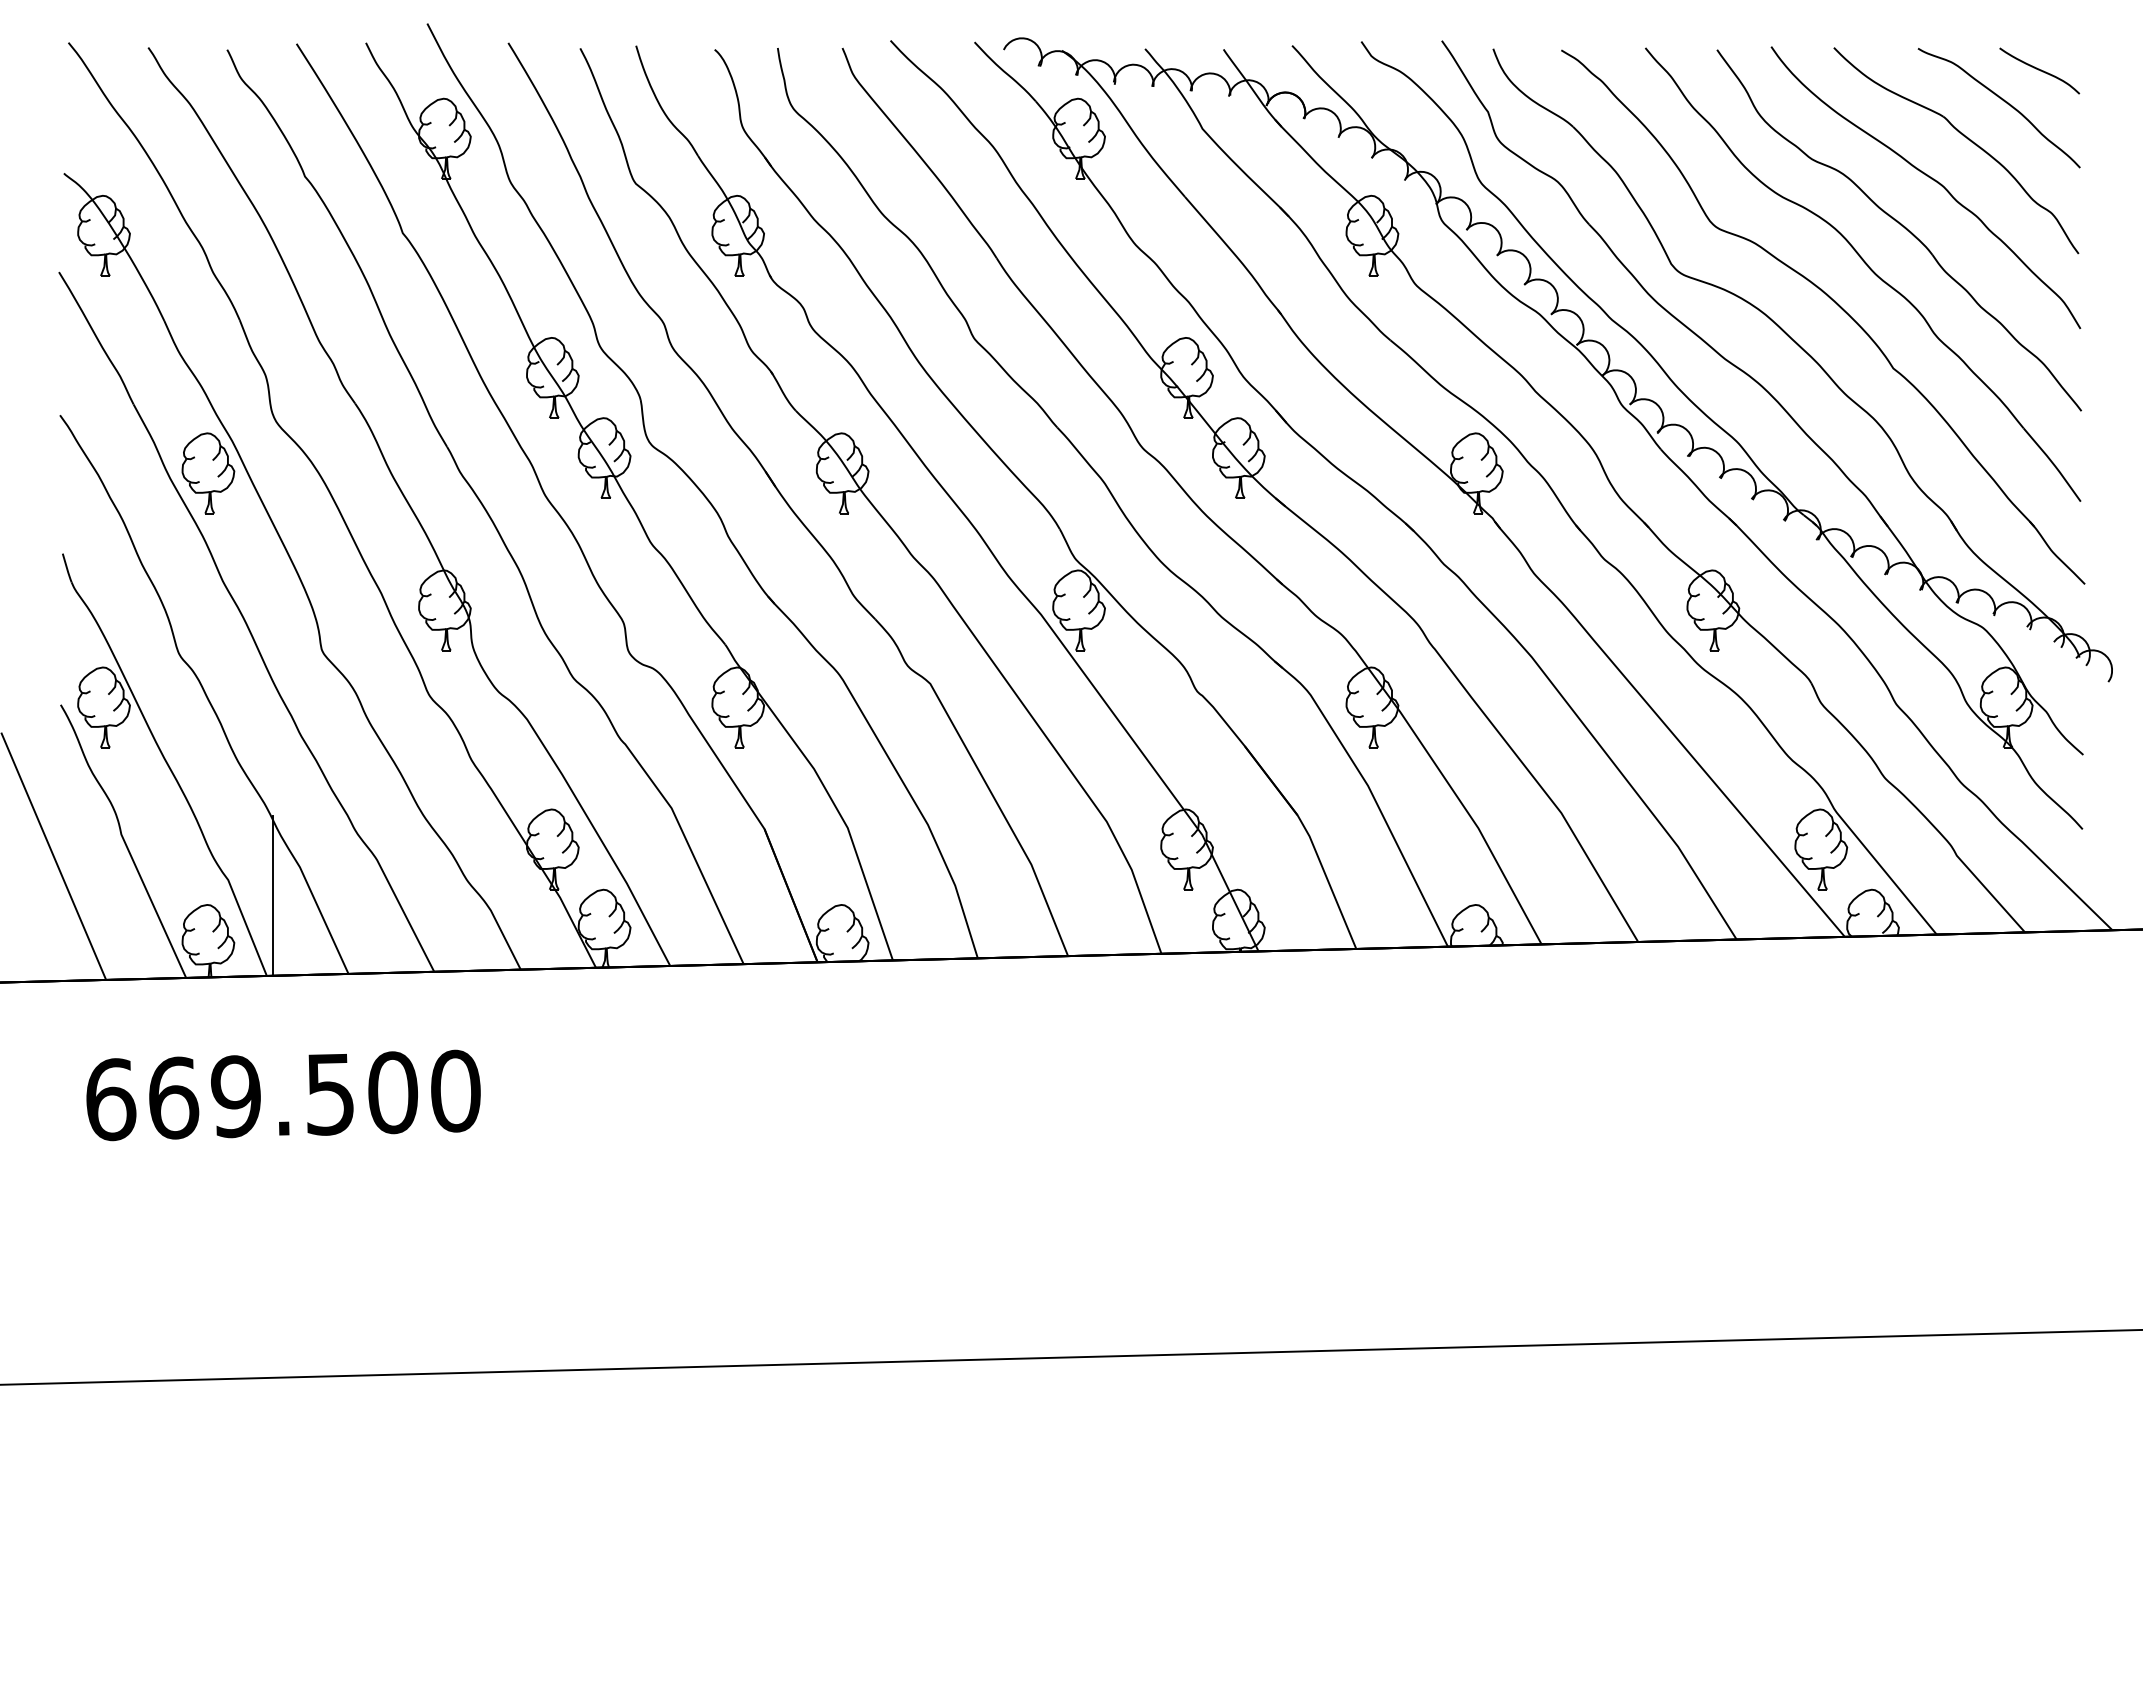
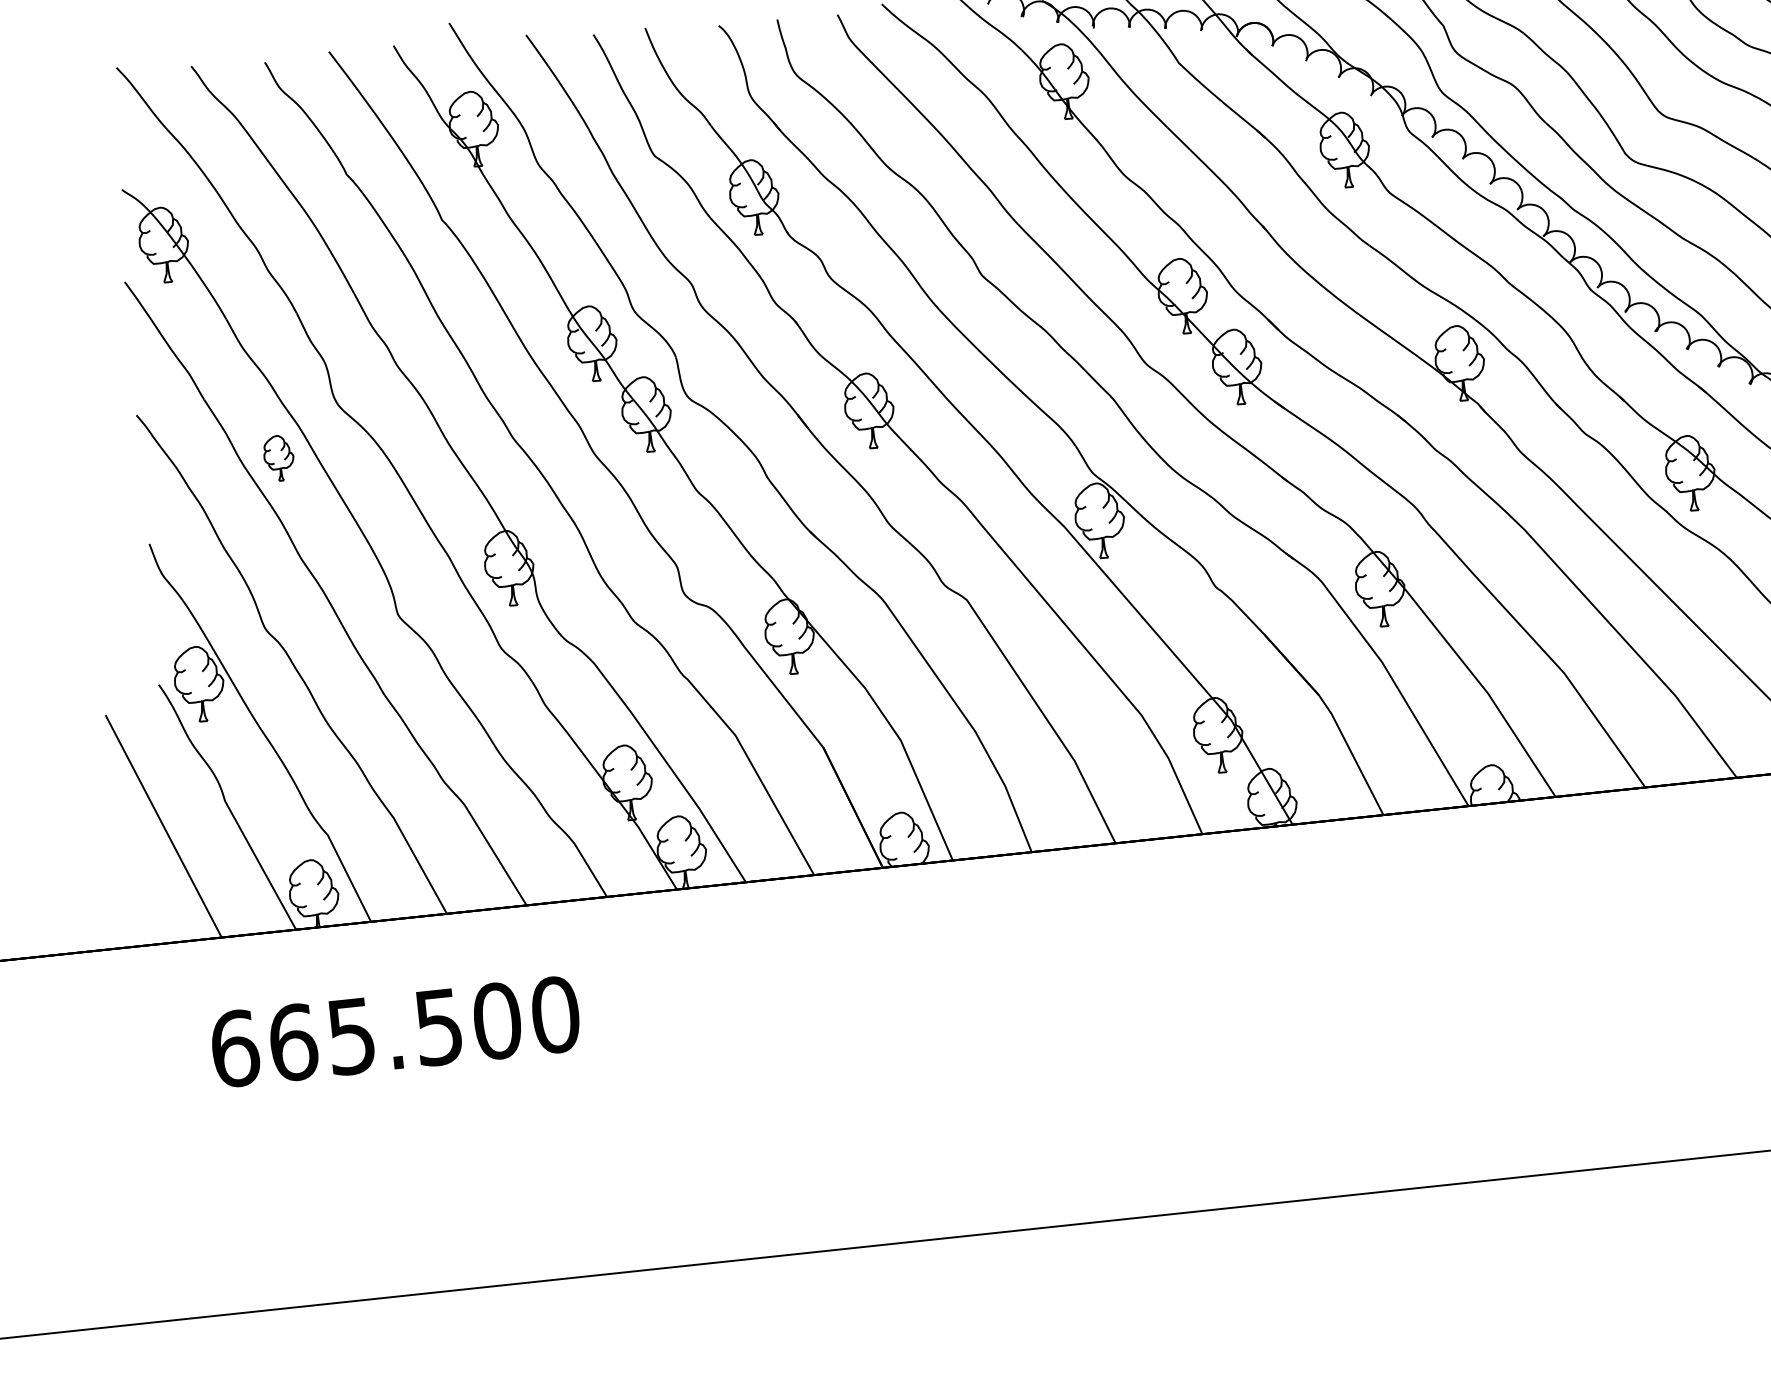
part: (208, 473) -> (279, 458), size x0.6
line: (273, 895) -> (371, 846), removed
text: (235, 1096) -> (350, 1036), 669.500 -> 665.500

